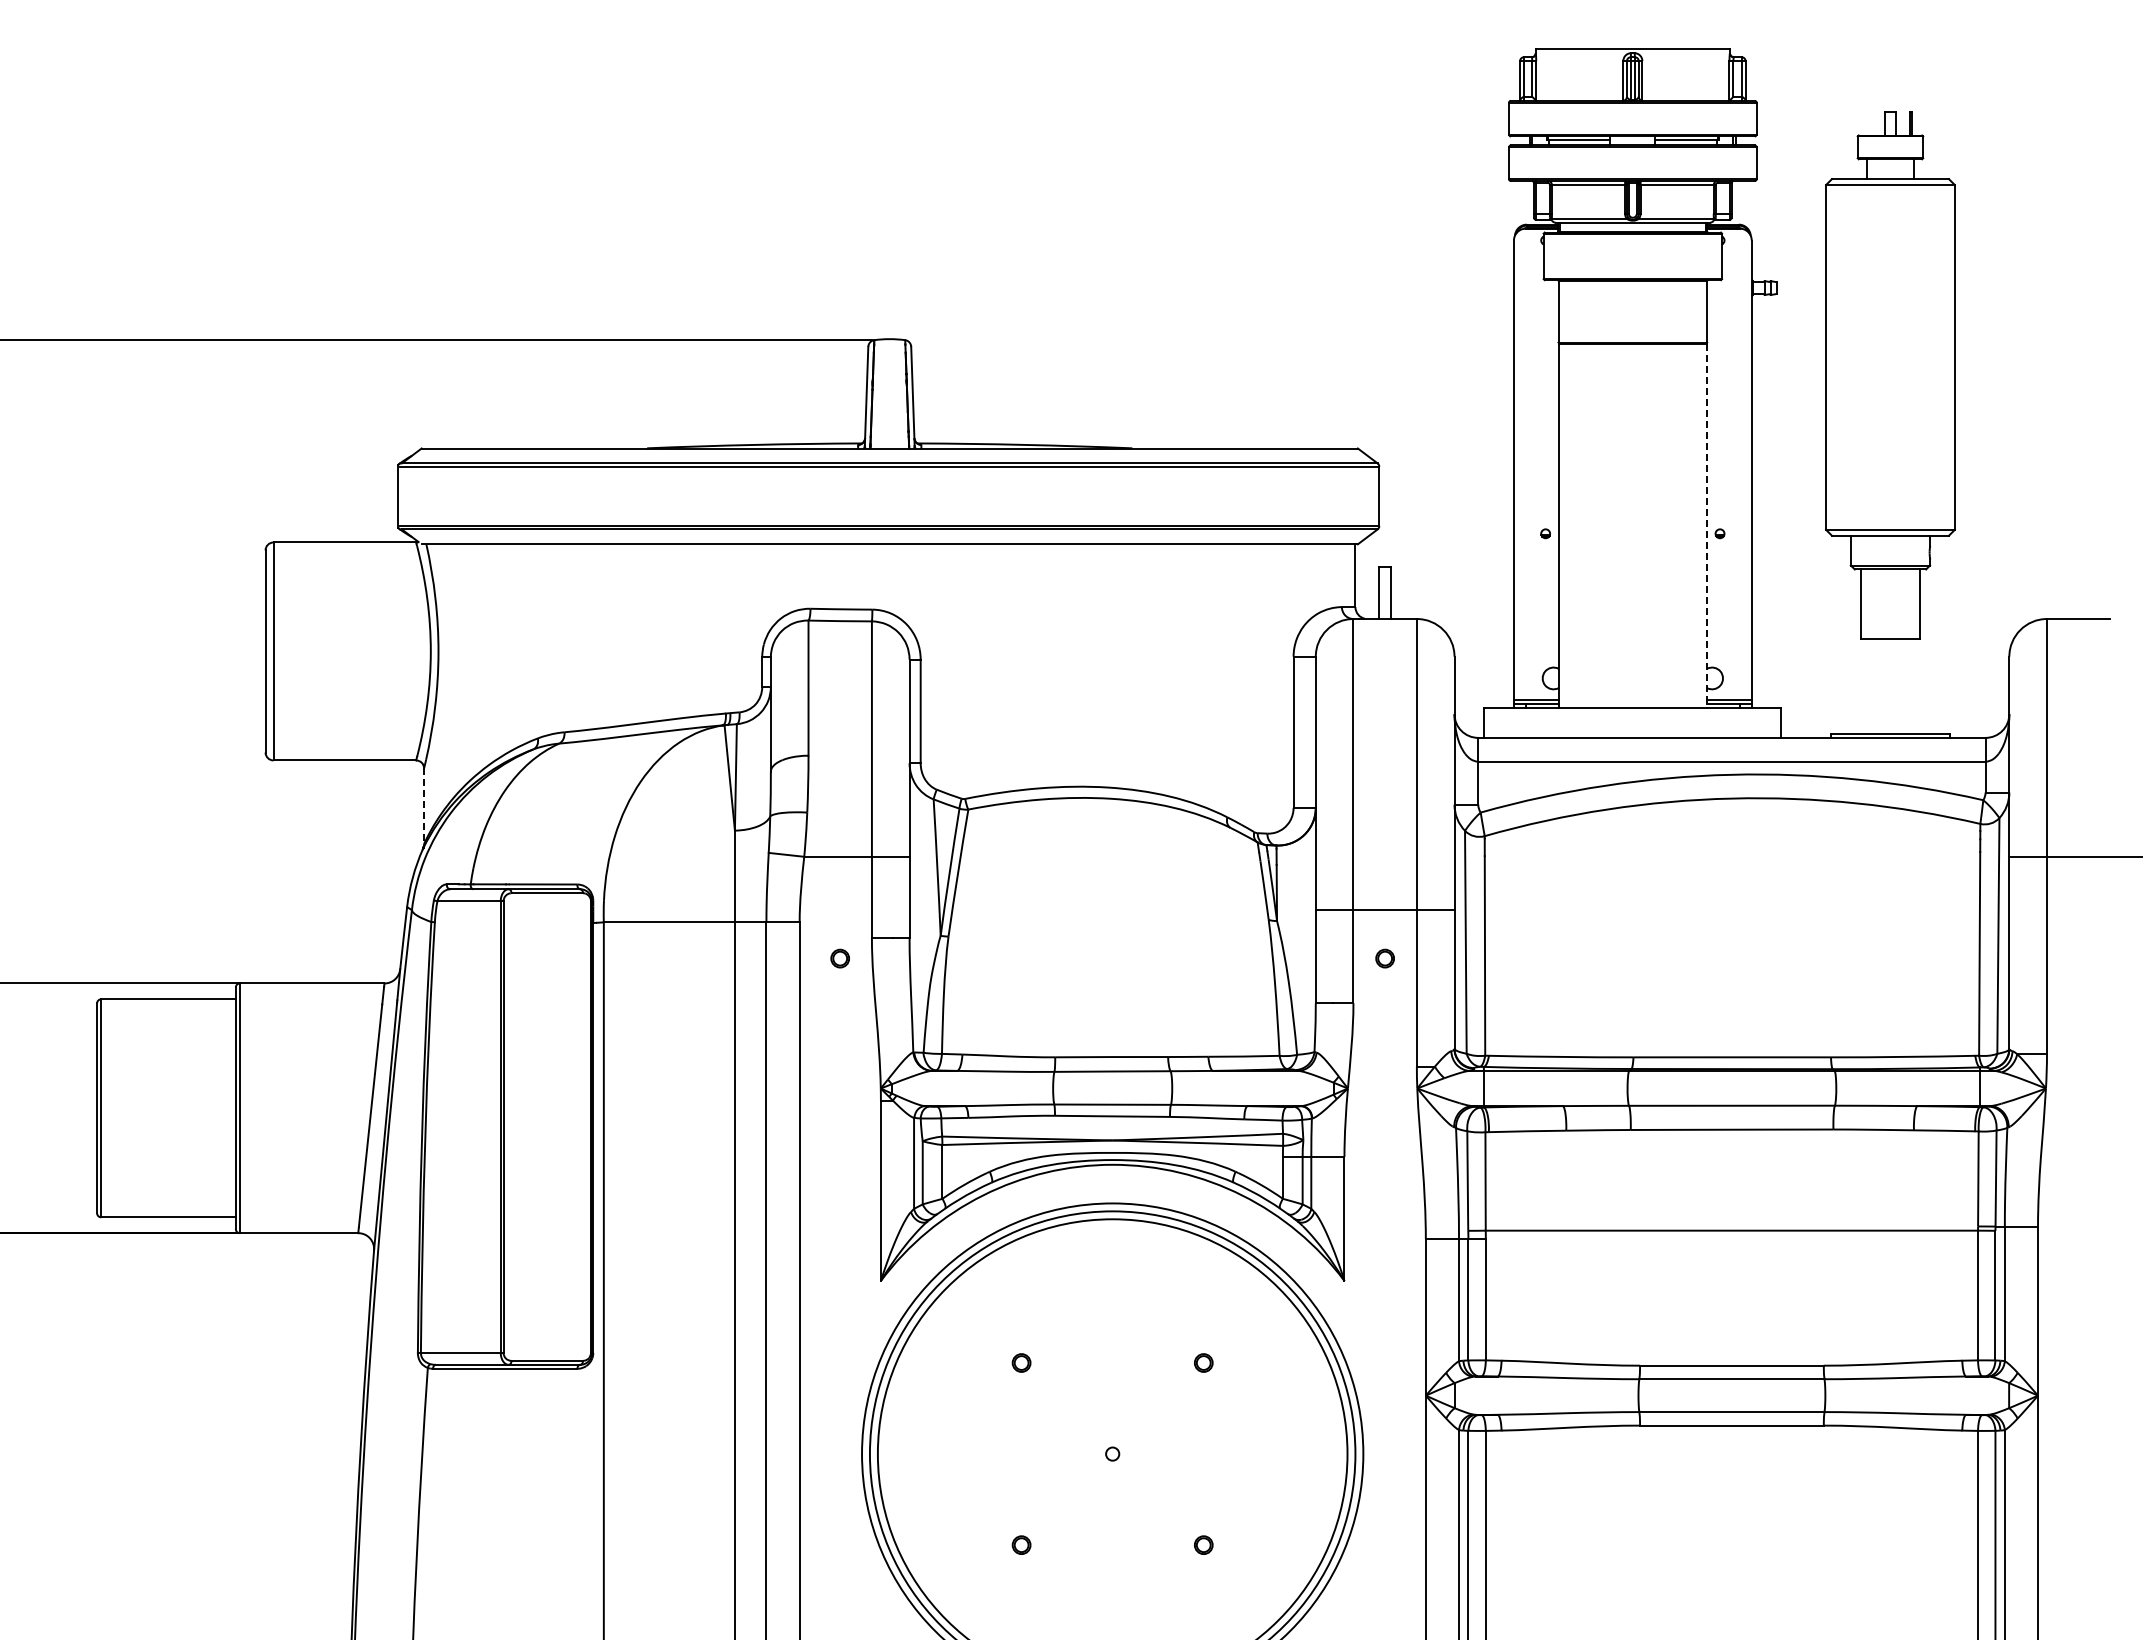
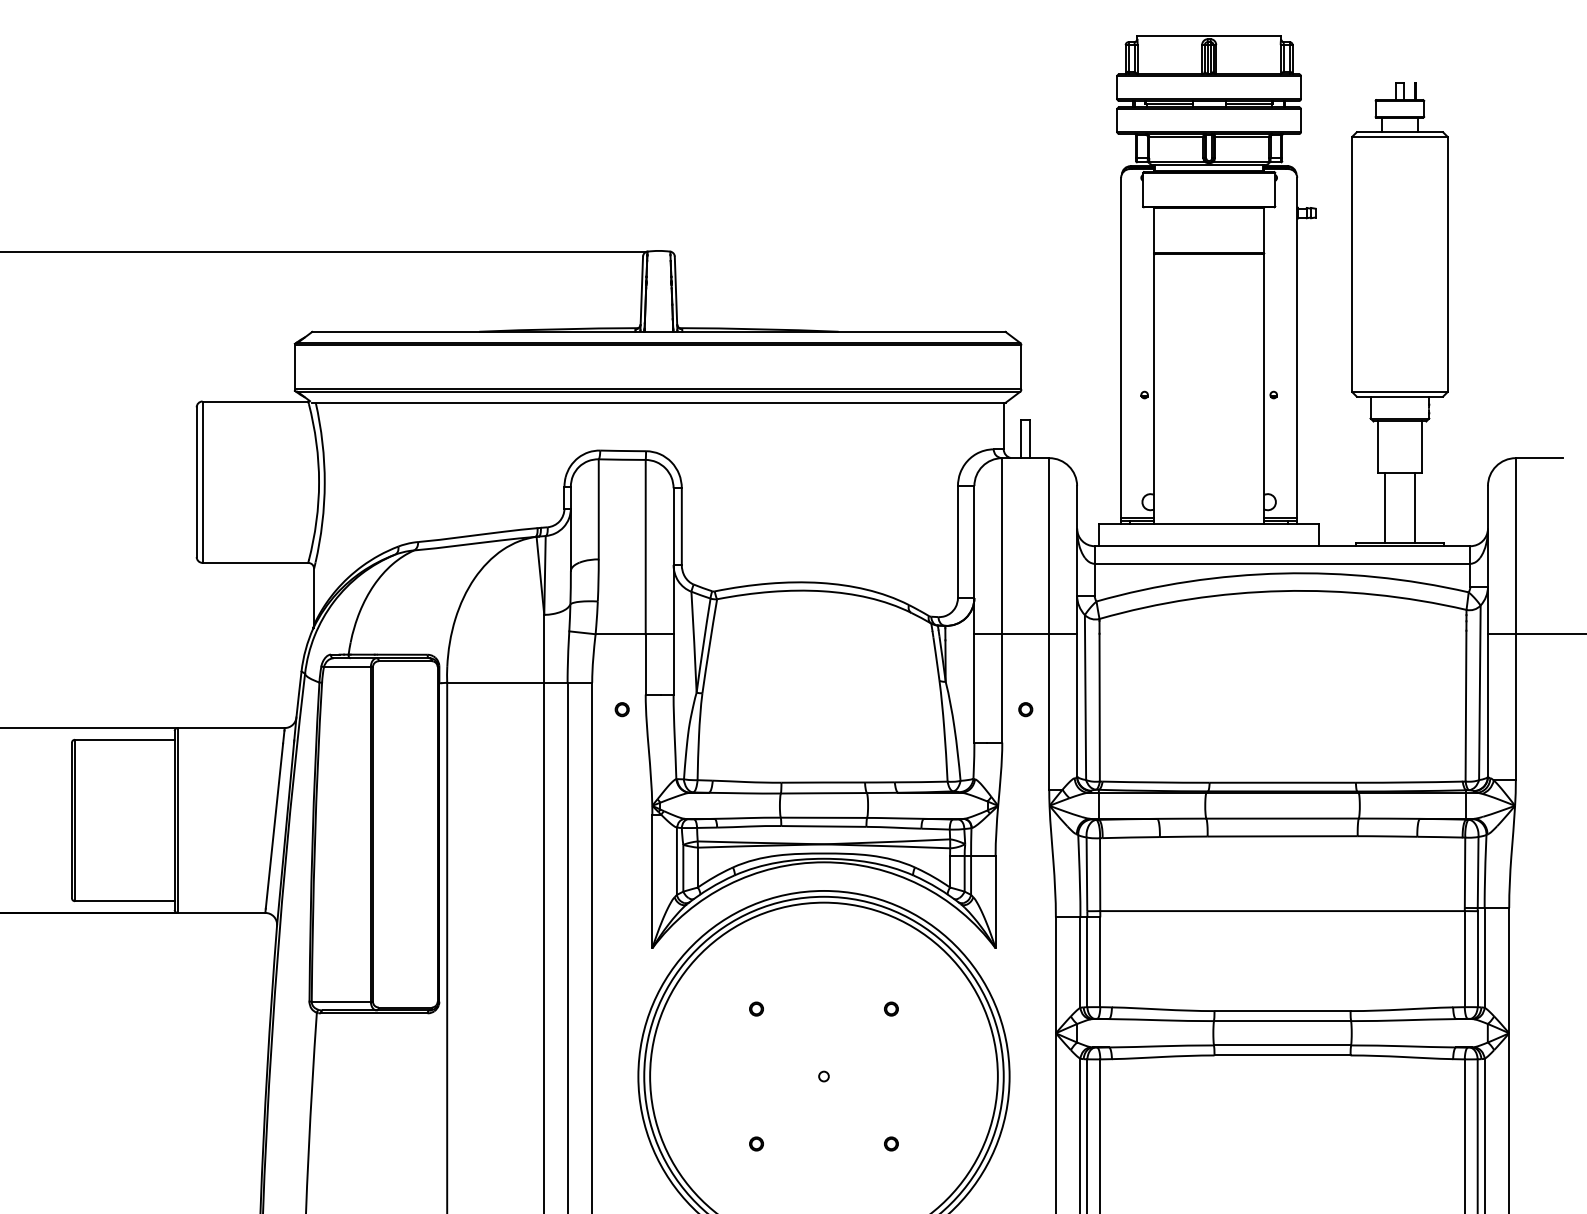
line: (1707, 526) -> (1264, 389), dashed -> solid
line: (1870, 685) -> (1385, 507), added
line: (1910, 685) -> (1414, 507), added
line: (424, 806) -> (314, 597), dashed -> solid
line: (1384, 909) -> (1025, 634), moved

